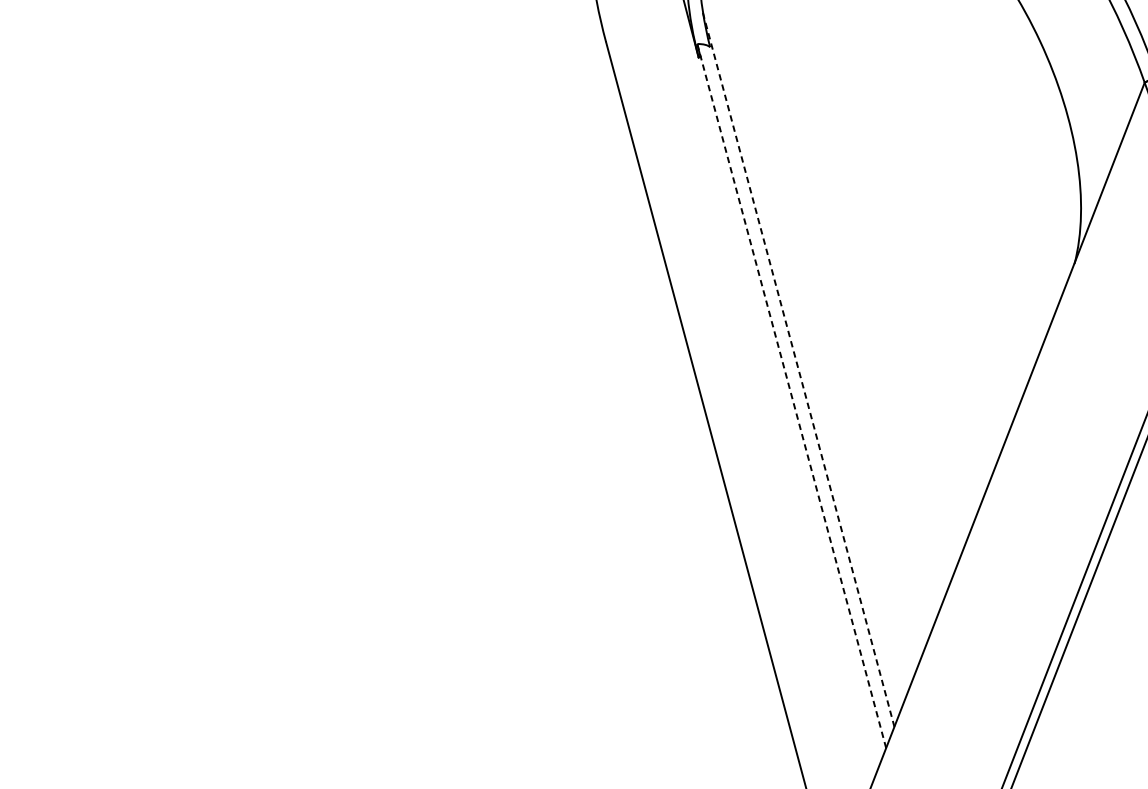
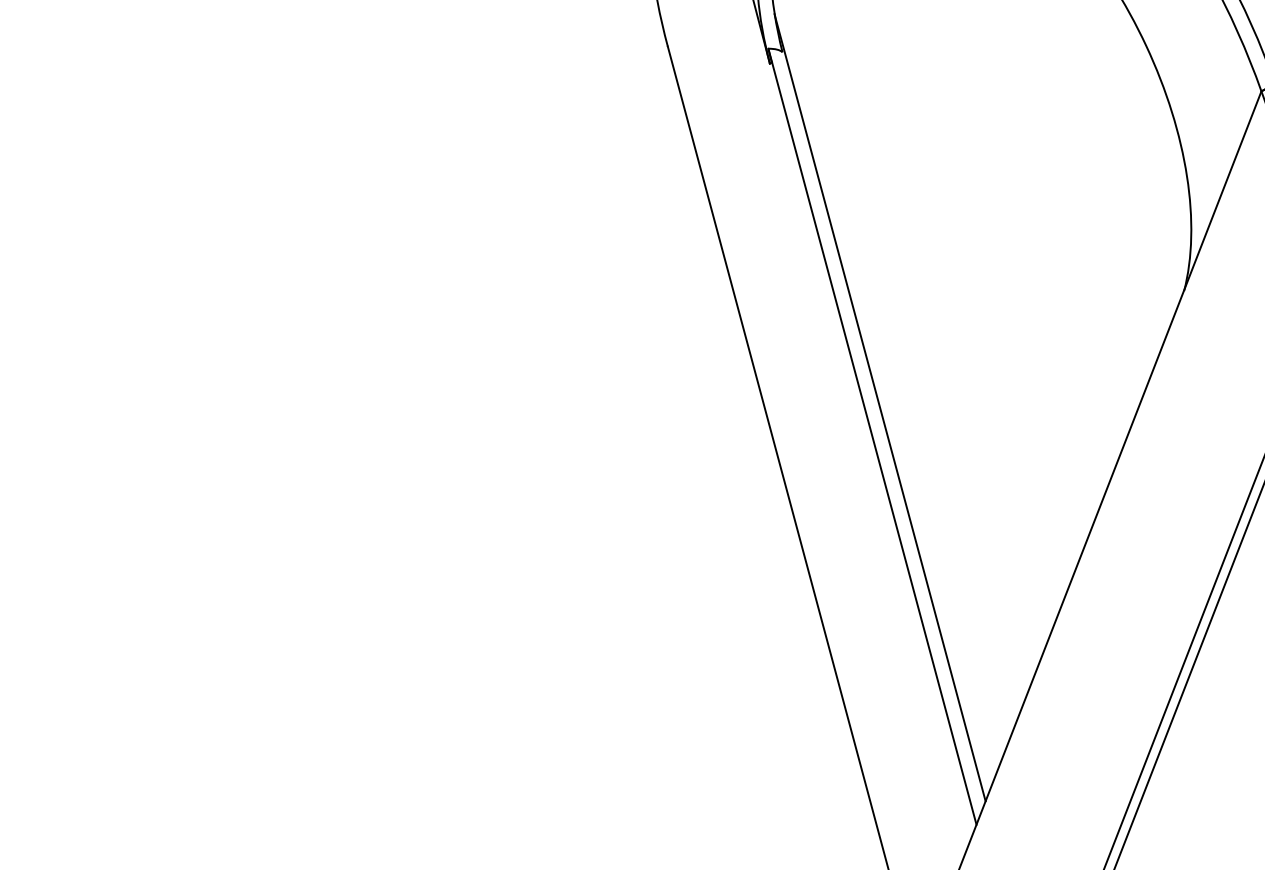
line: (799, 370) -> (880, 408), dashed -> solid
line: (791, 395) -> (872, 436), dashed -> solid

